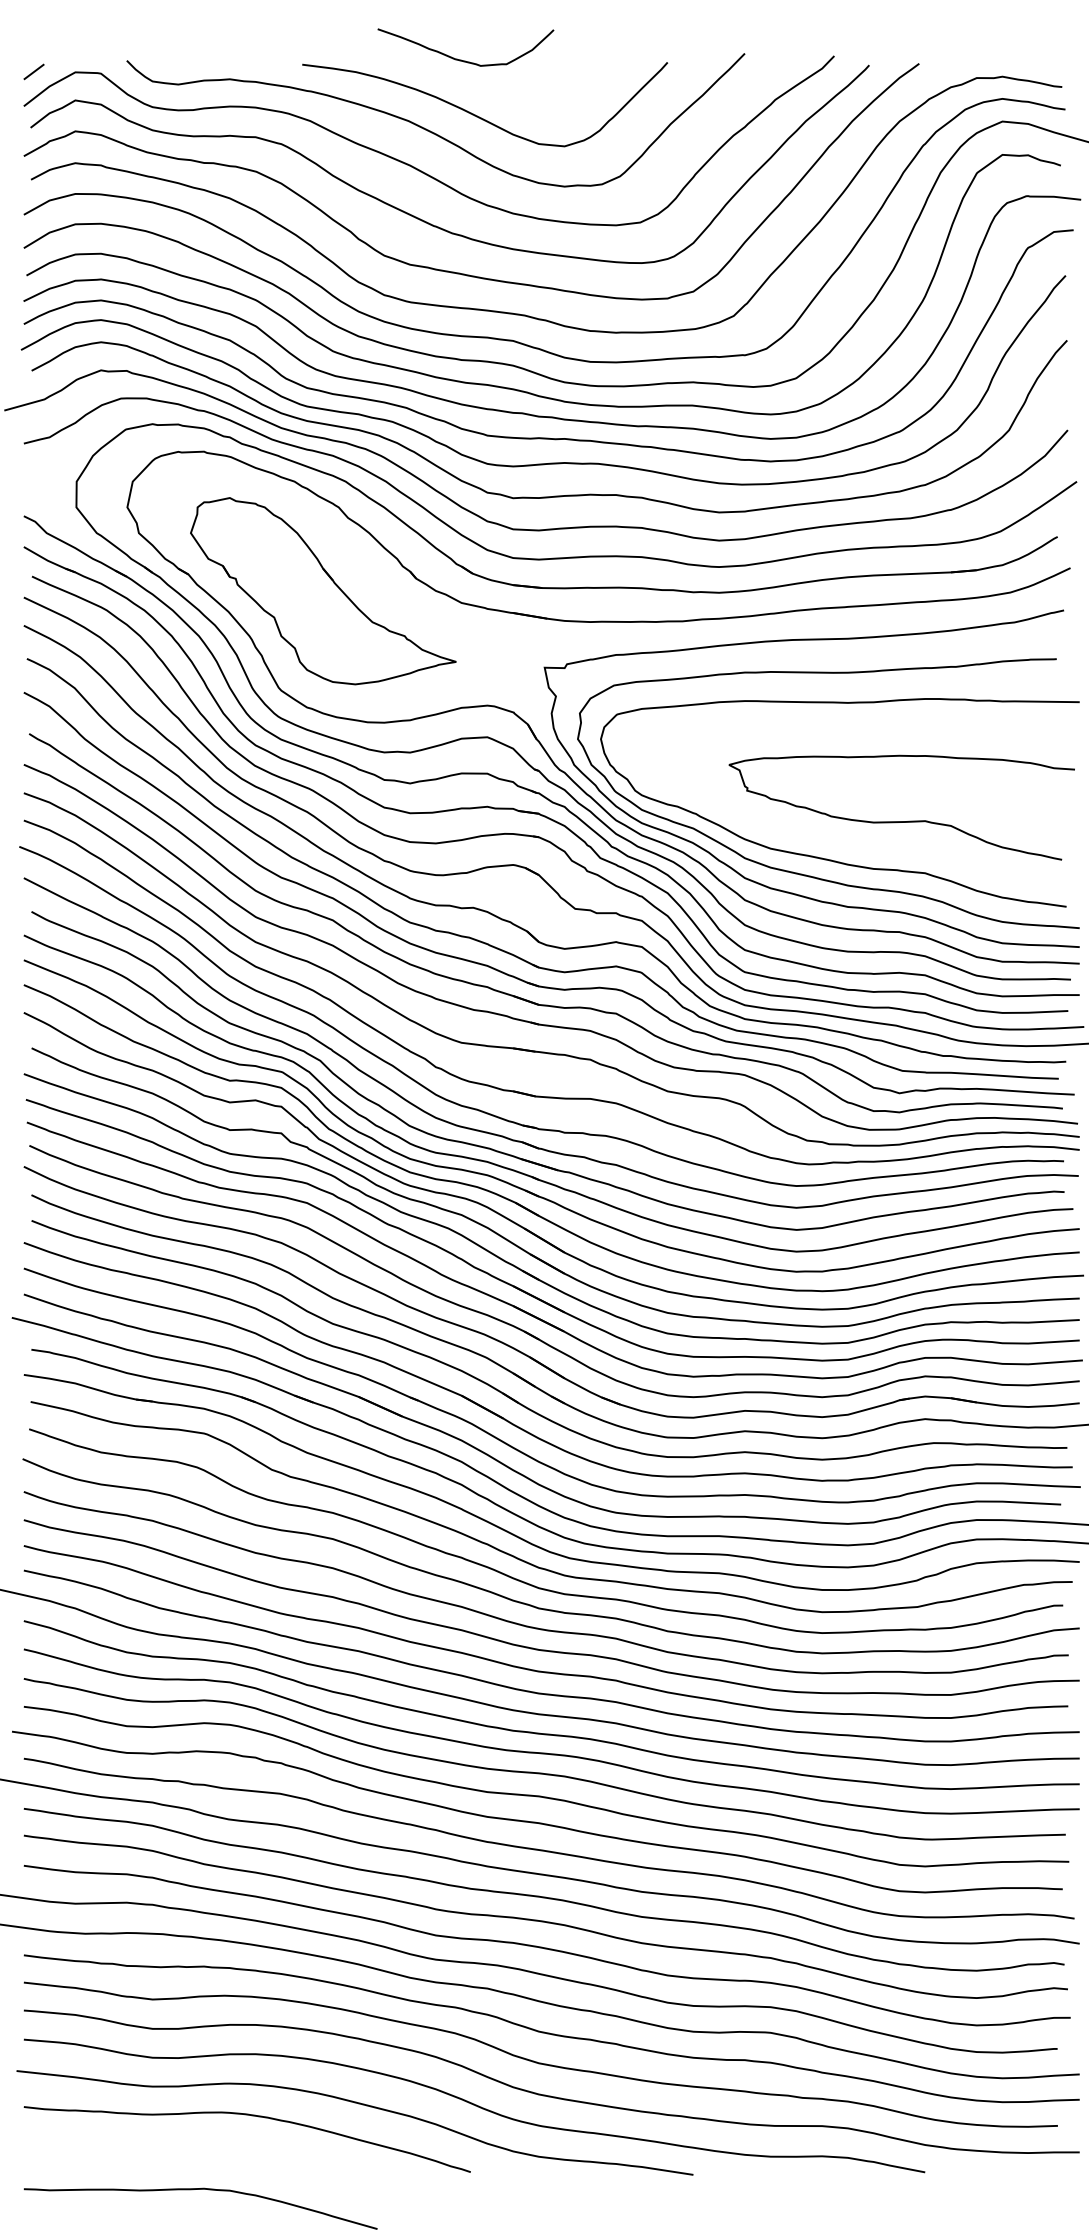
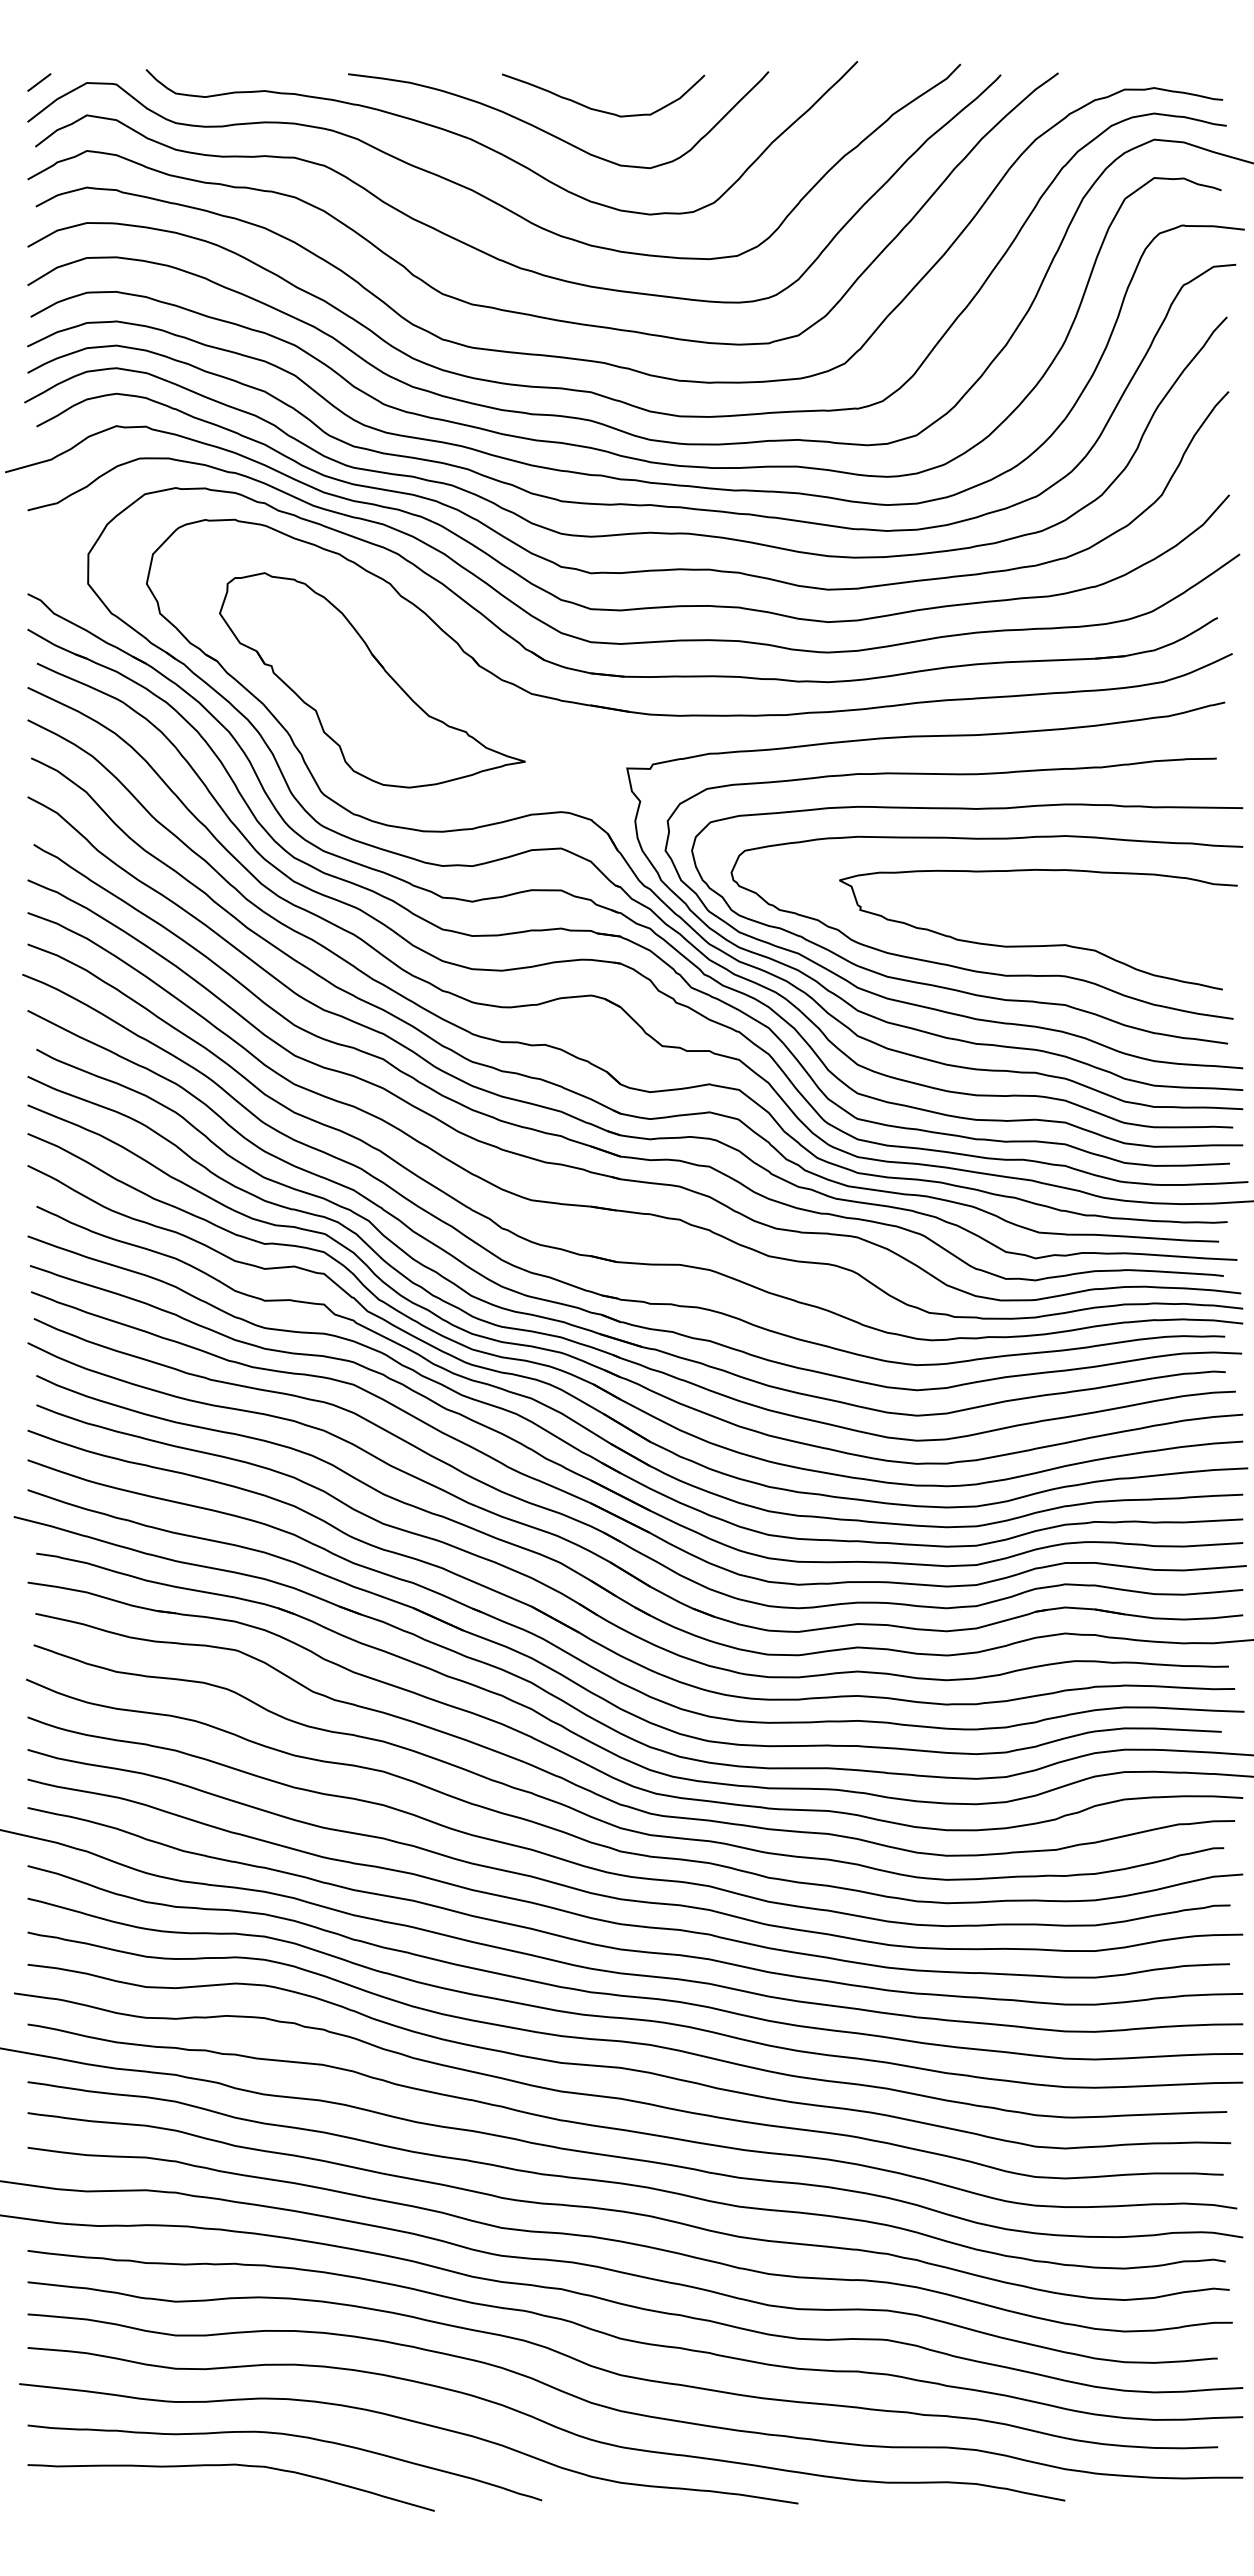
curve: (461, 59) -> (598, 109), moved
curve: (848, 843) -> (977, 970), added
curve: (200, 2189) -> (230, 2465), moved

